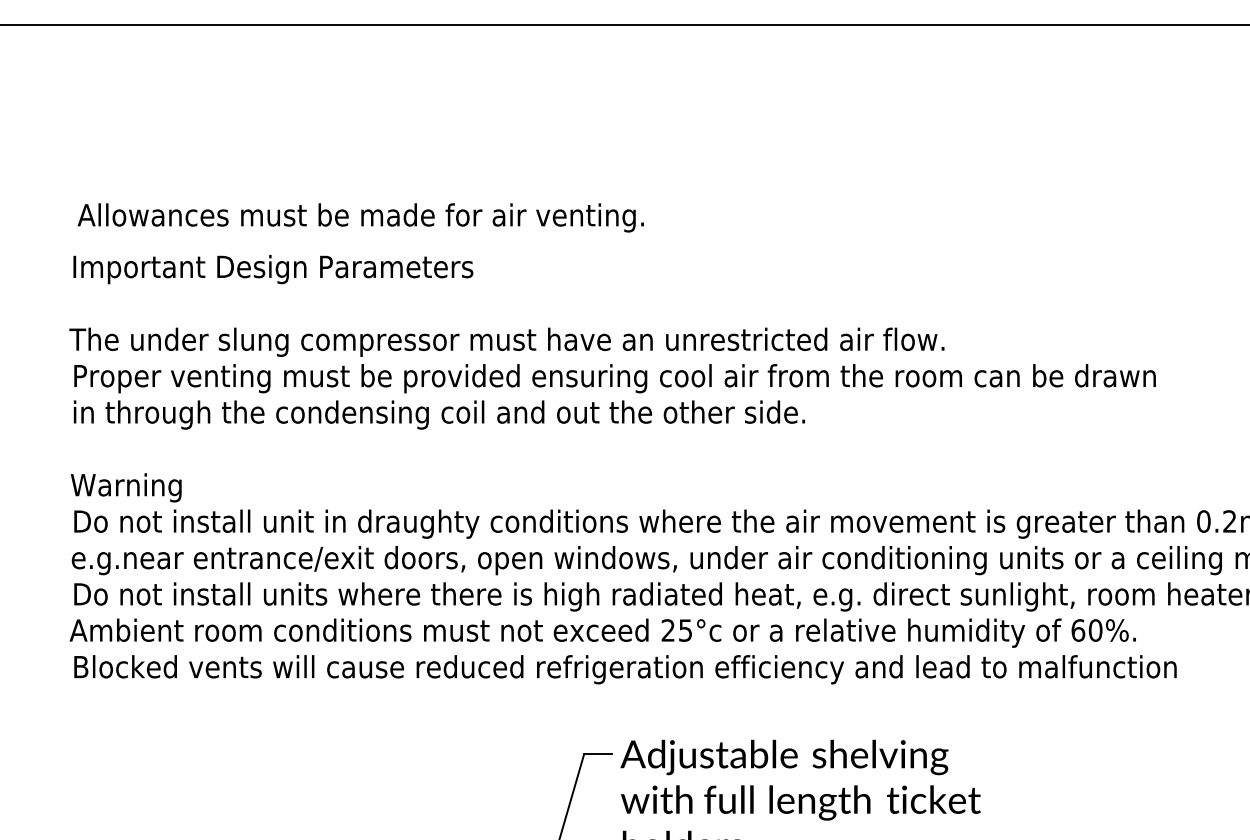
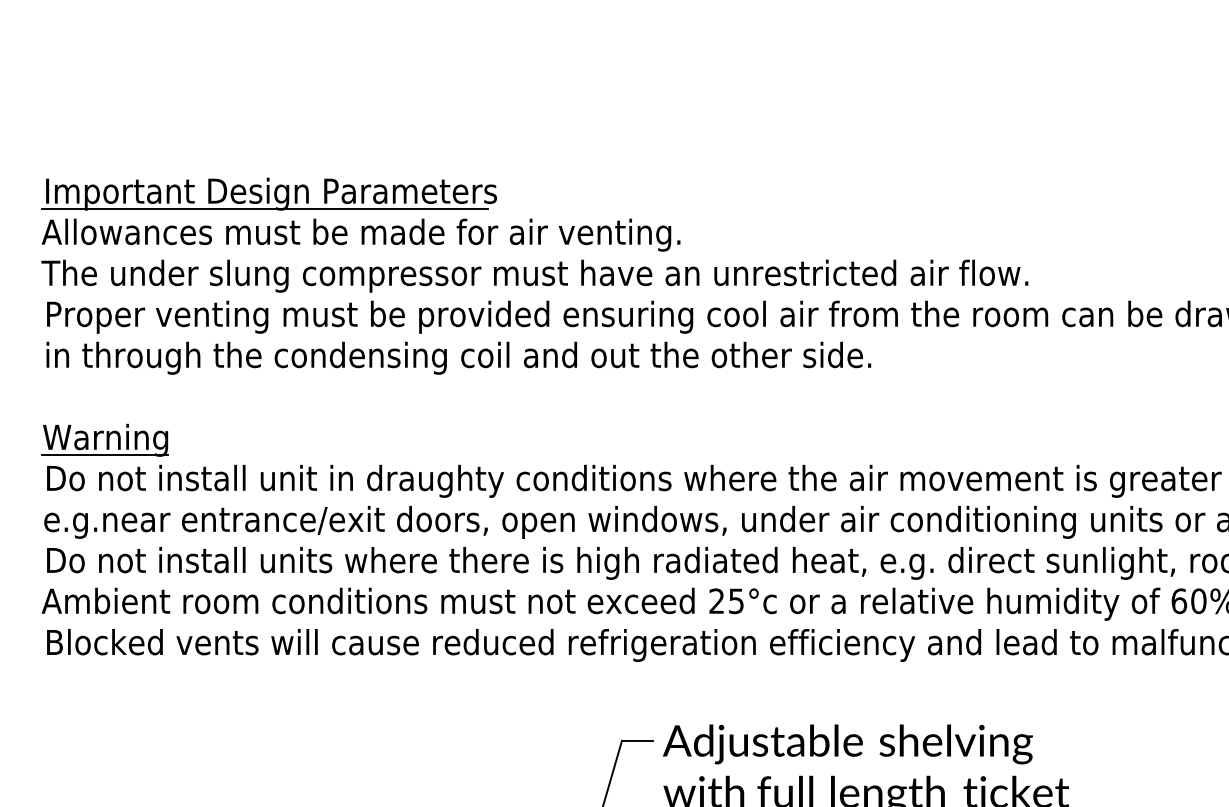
text: (360, 217) -> (360, 234), moved
line: (267, 282) -> (264, 208), added
line: (125, 501) -> (104, 455), added

